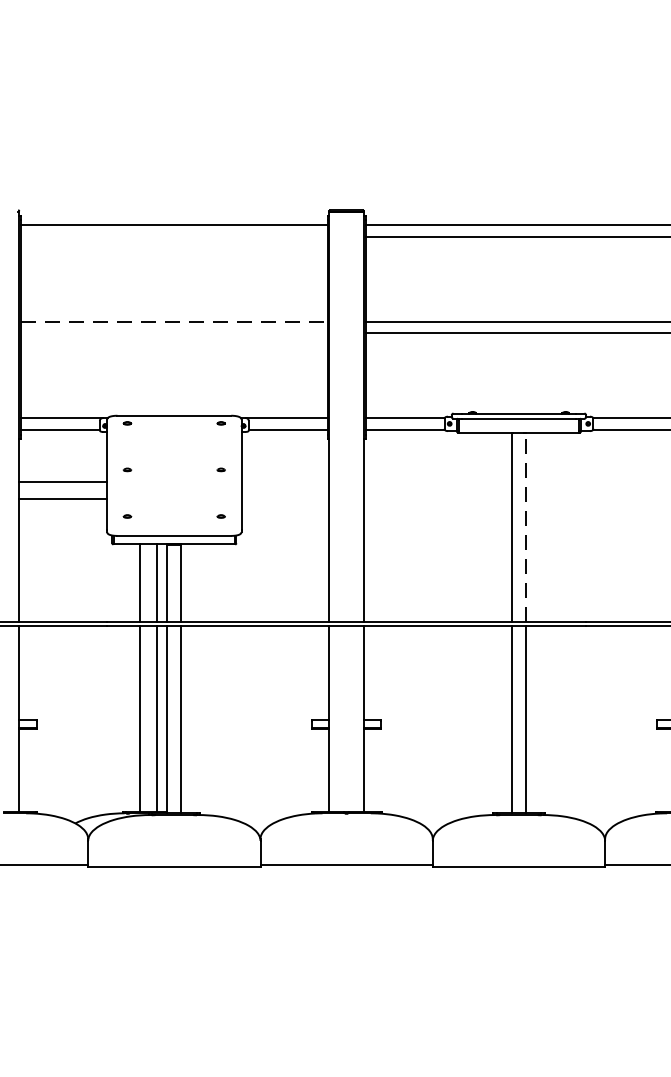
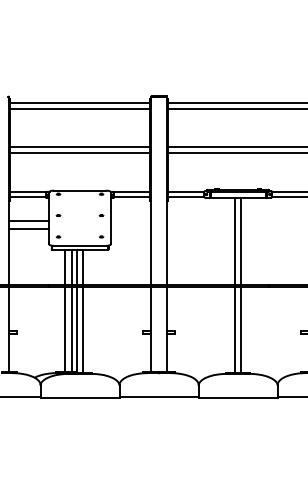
line: (173, 236) -> (79, 108), added
line: (175, 321) -> (80, 147), dashed -> solid
line: (173, 332) -> (79, 152), added
line: (526, 526) -> (241, 241), dashed -> solid

